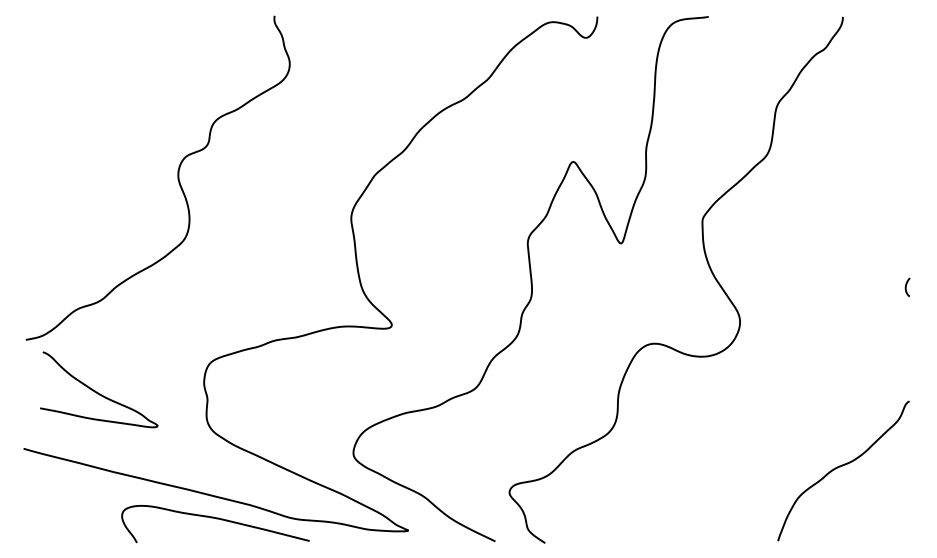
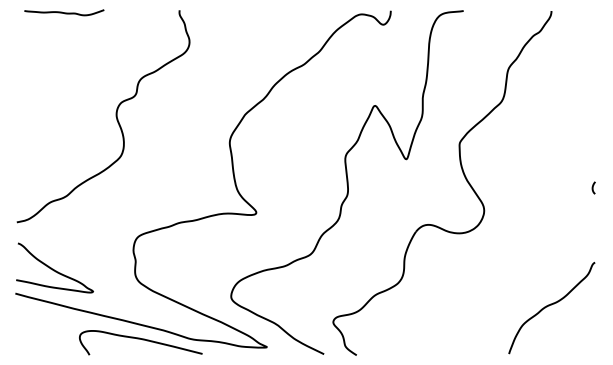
curve: (98, 19) -> (64, 12), added
curve: (97, 390) -> (53, 268), moved

